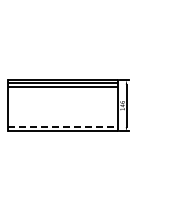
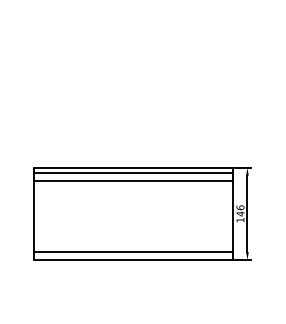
line: (62, 126) -> (132, 251), dashed -> solid

